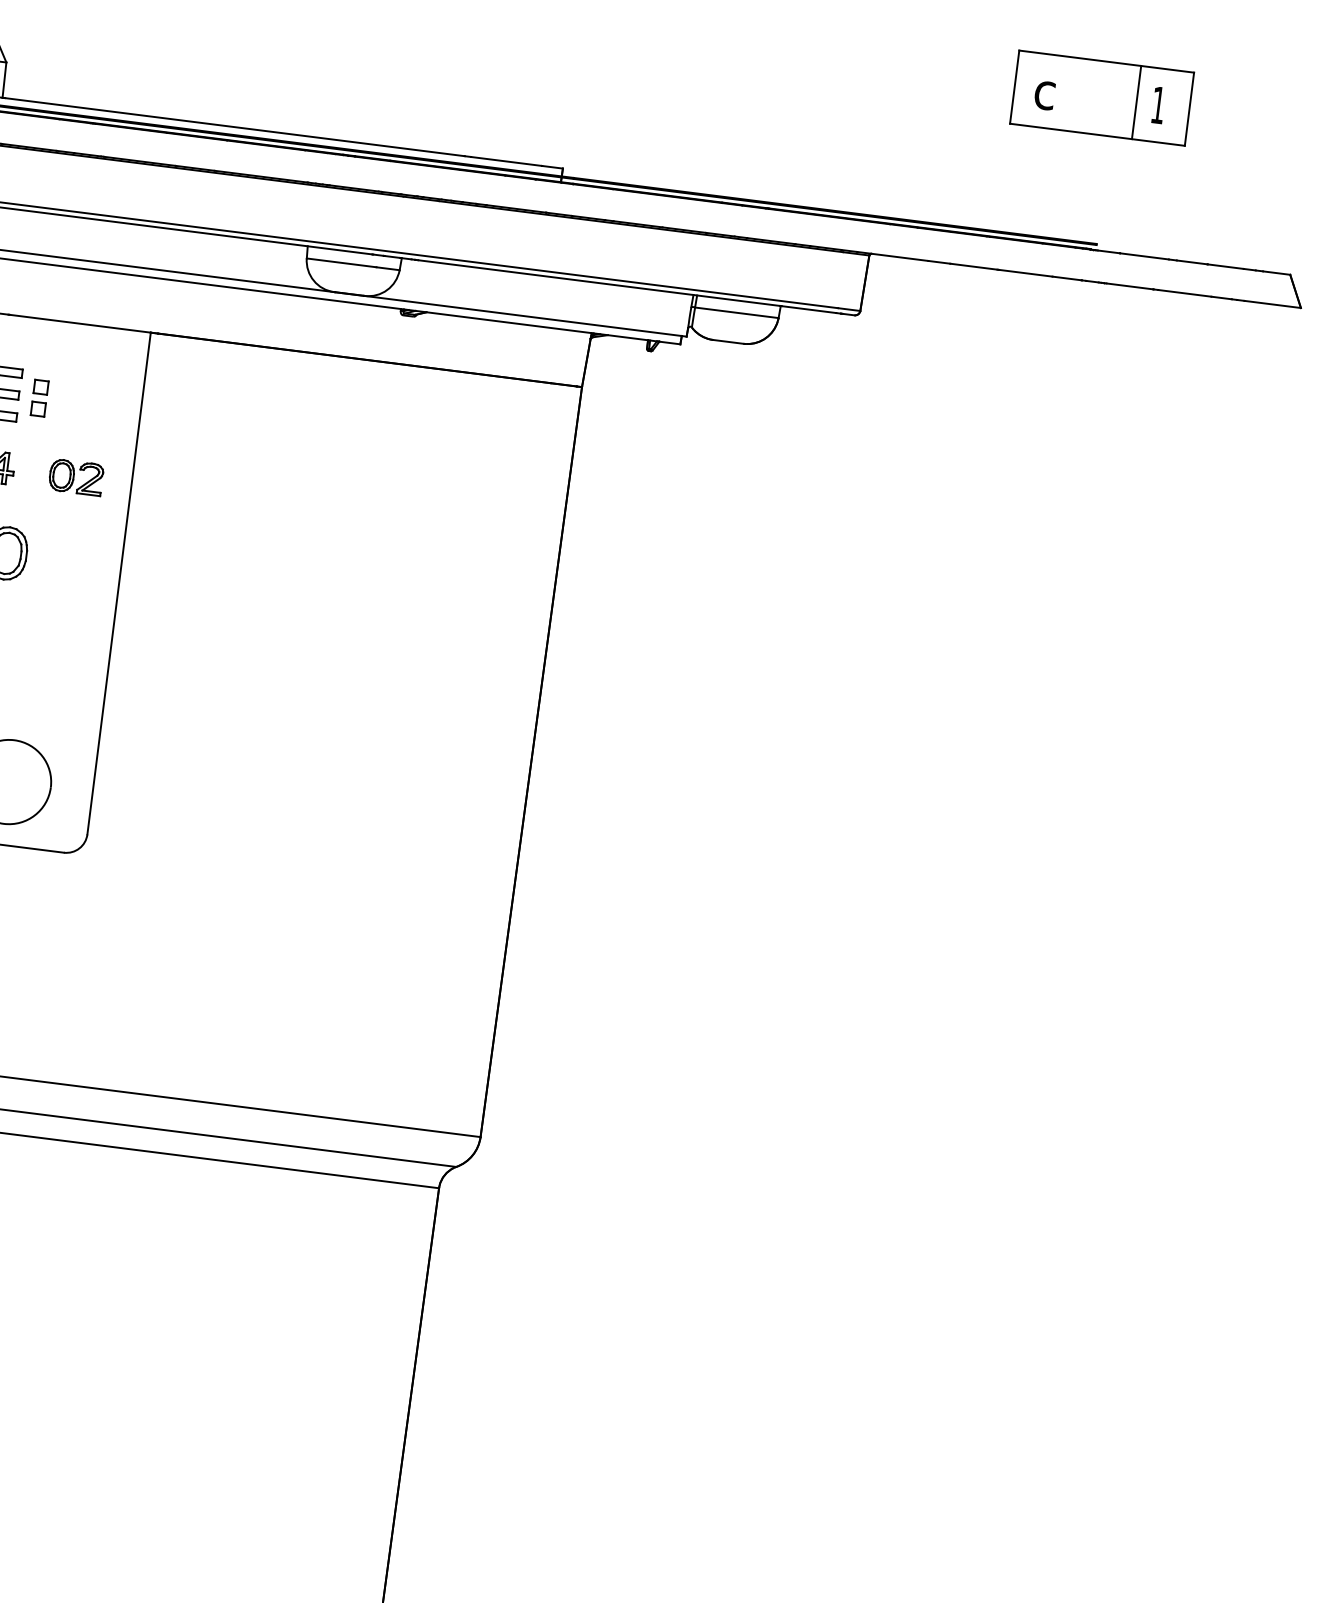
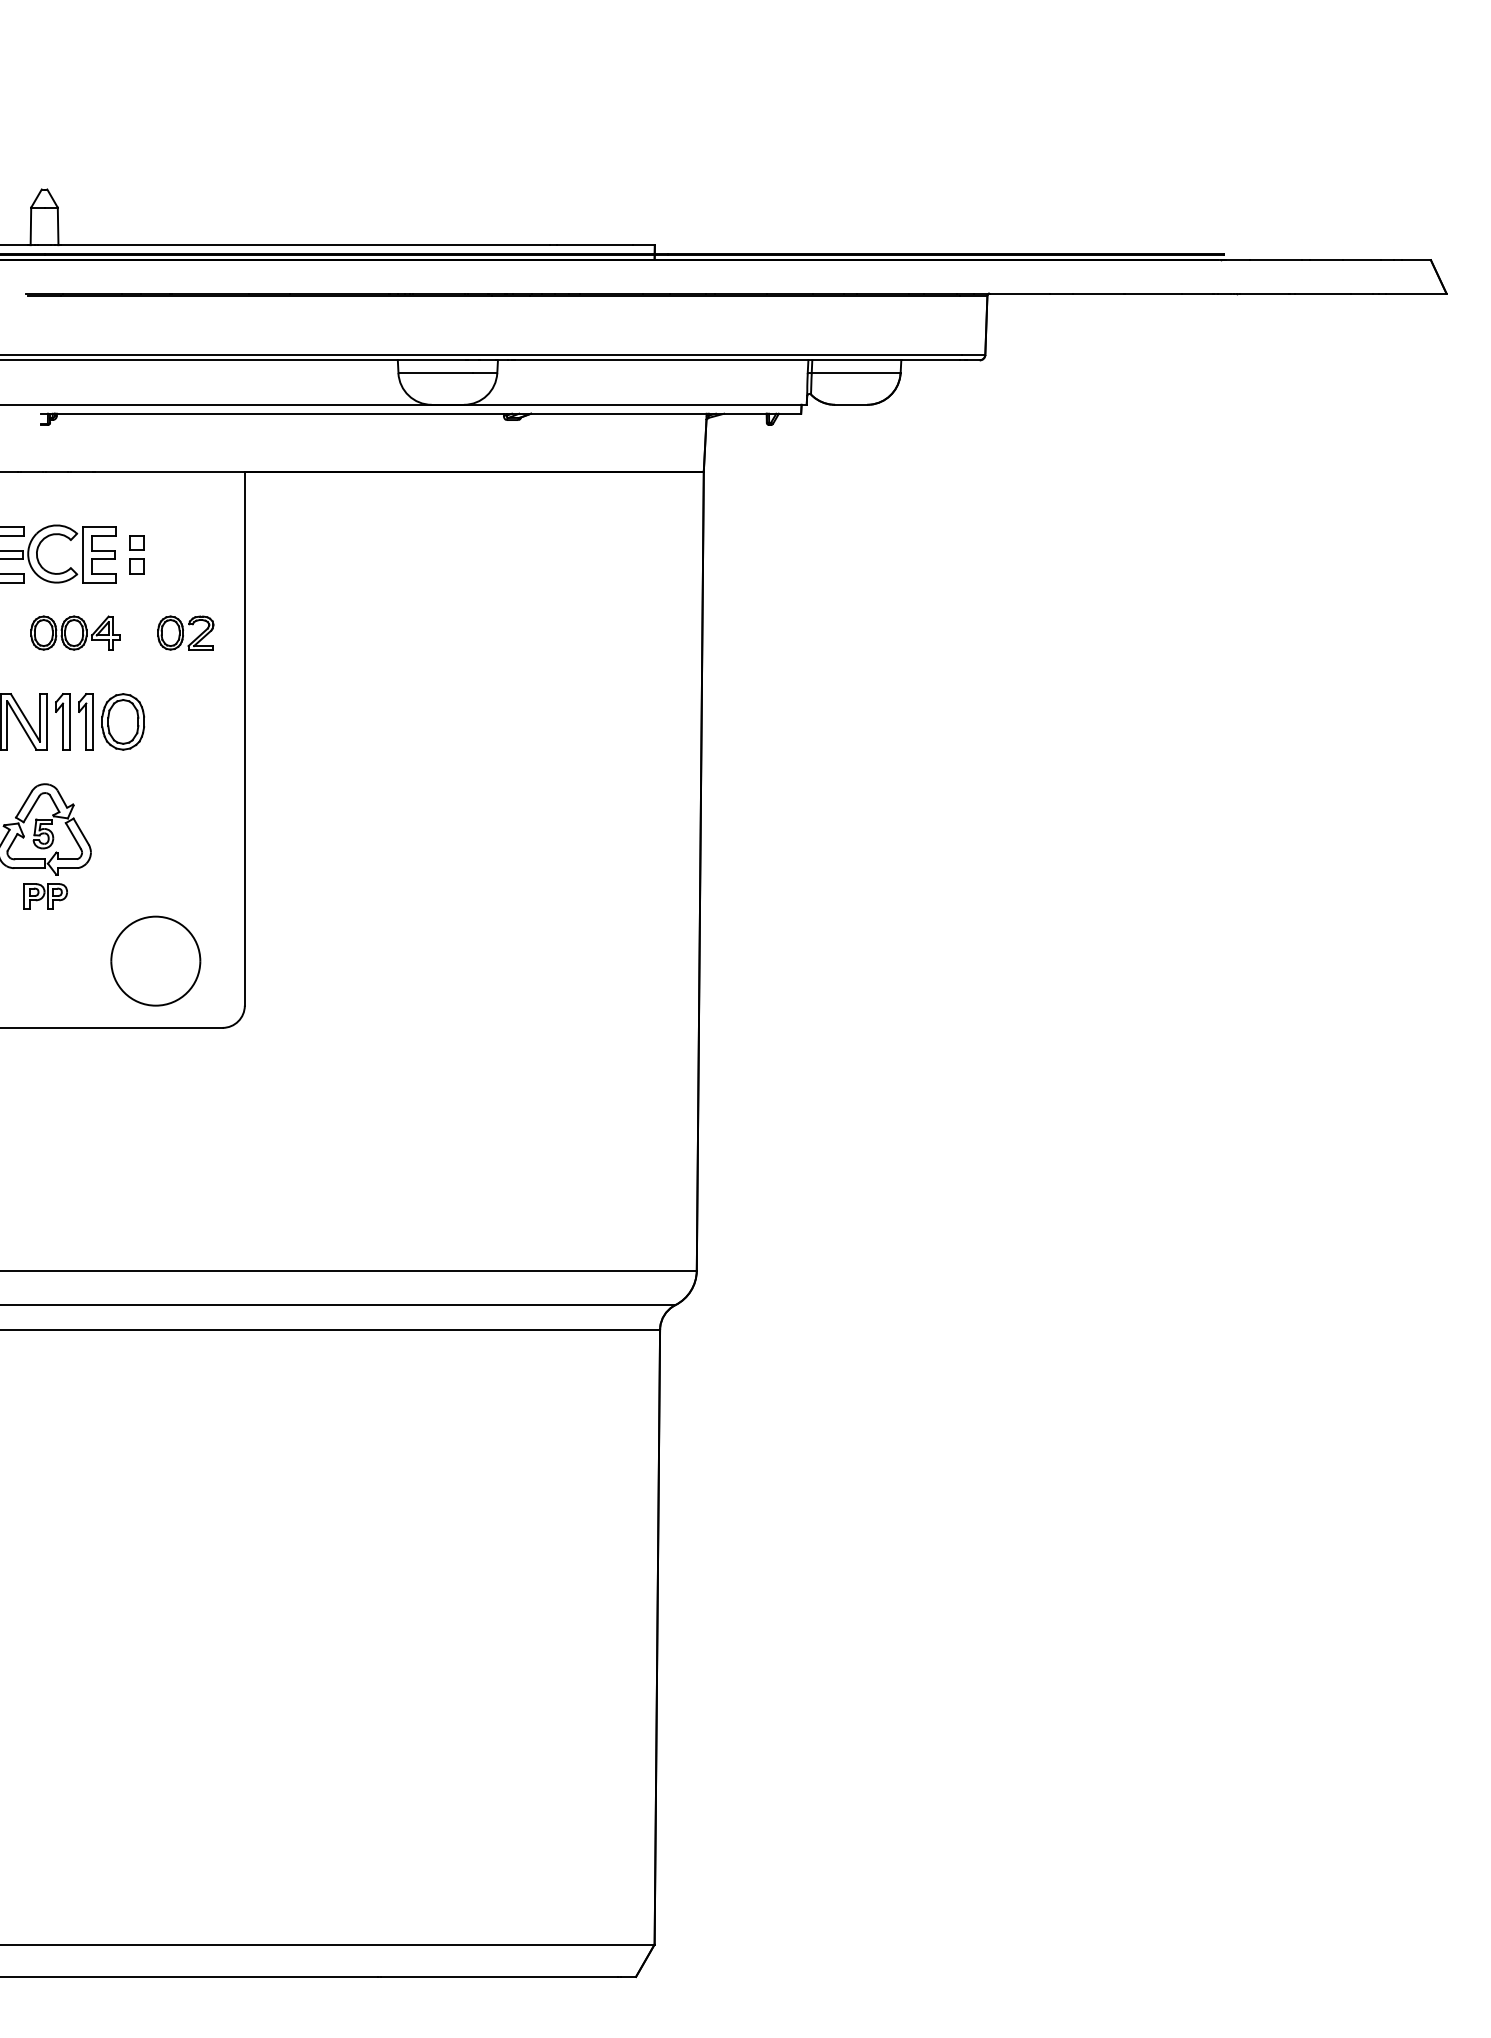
part: (1101, 97) -> (1209, 99), removed

